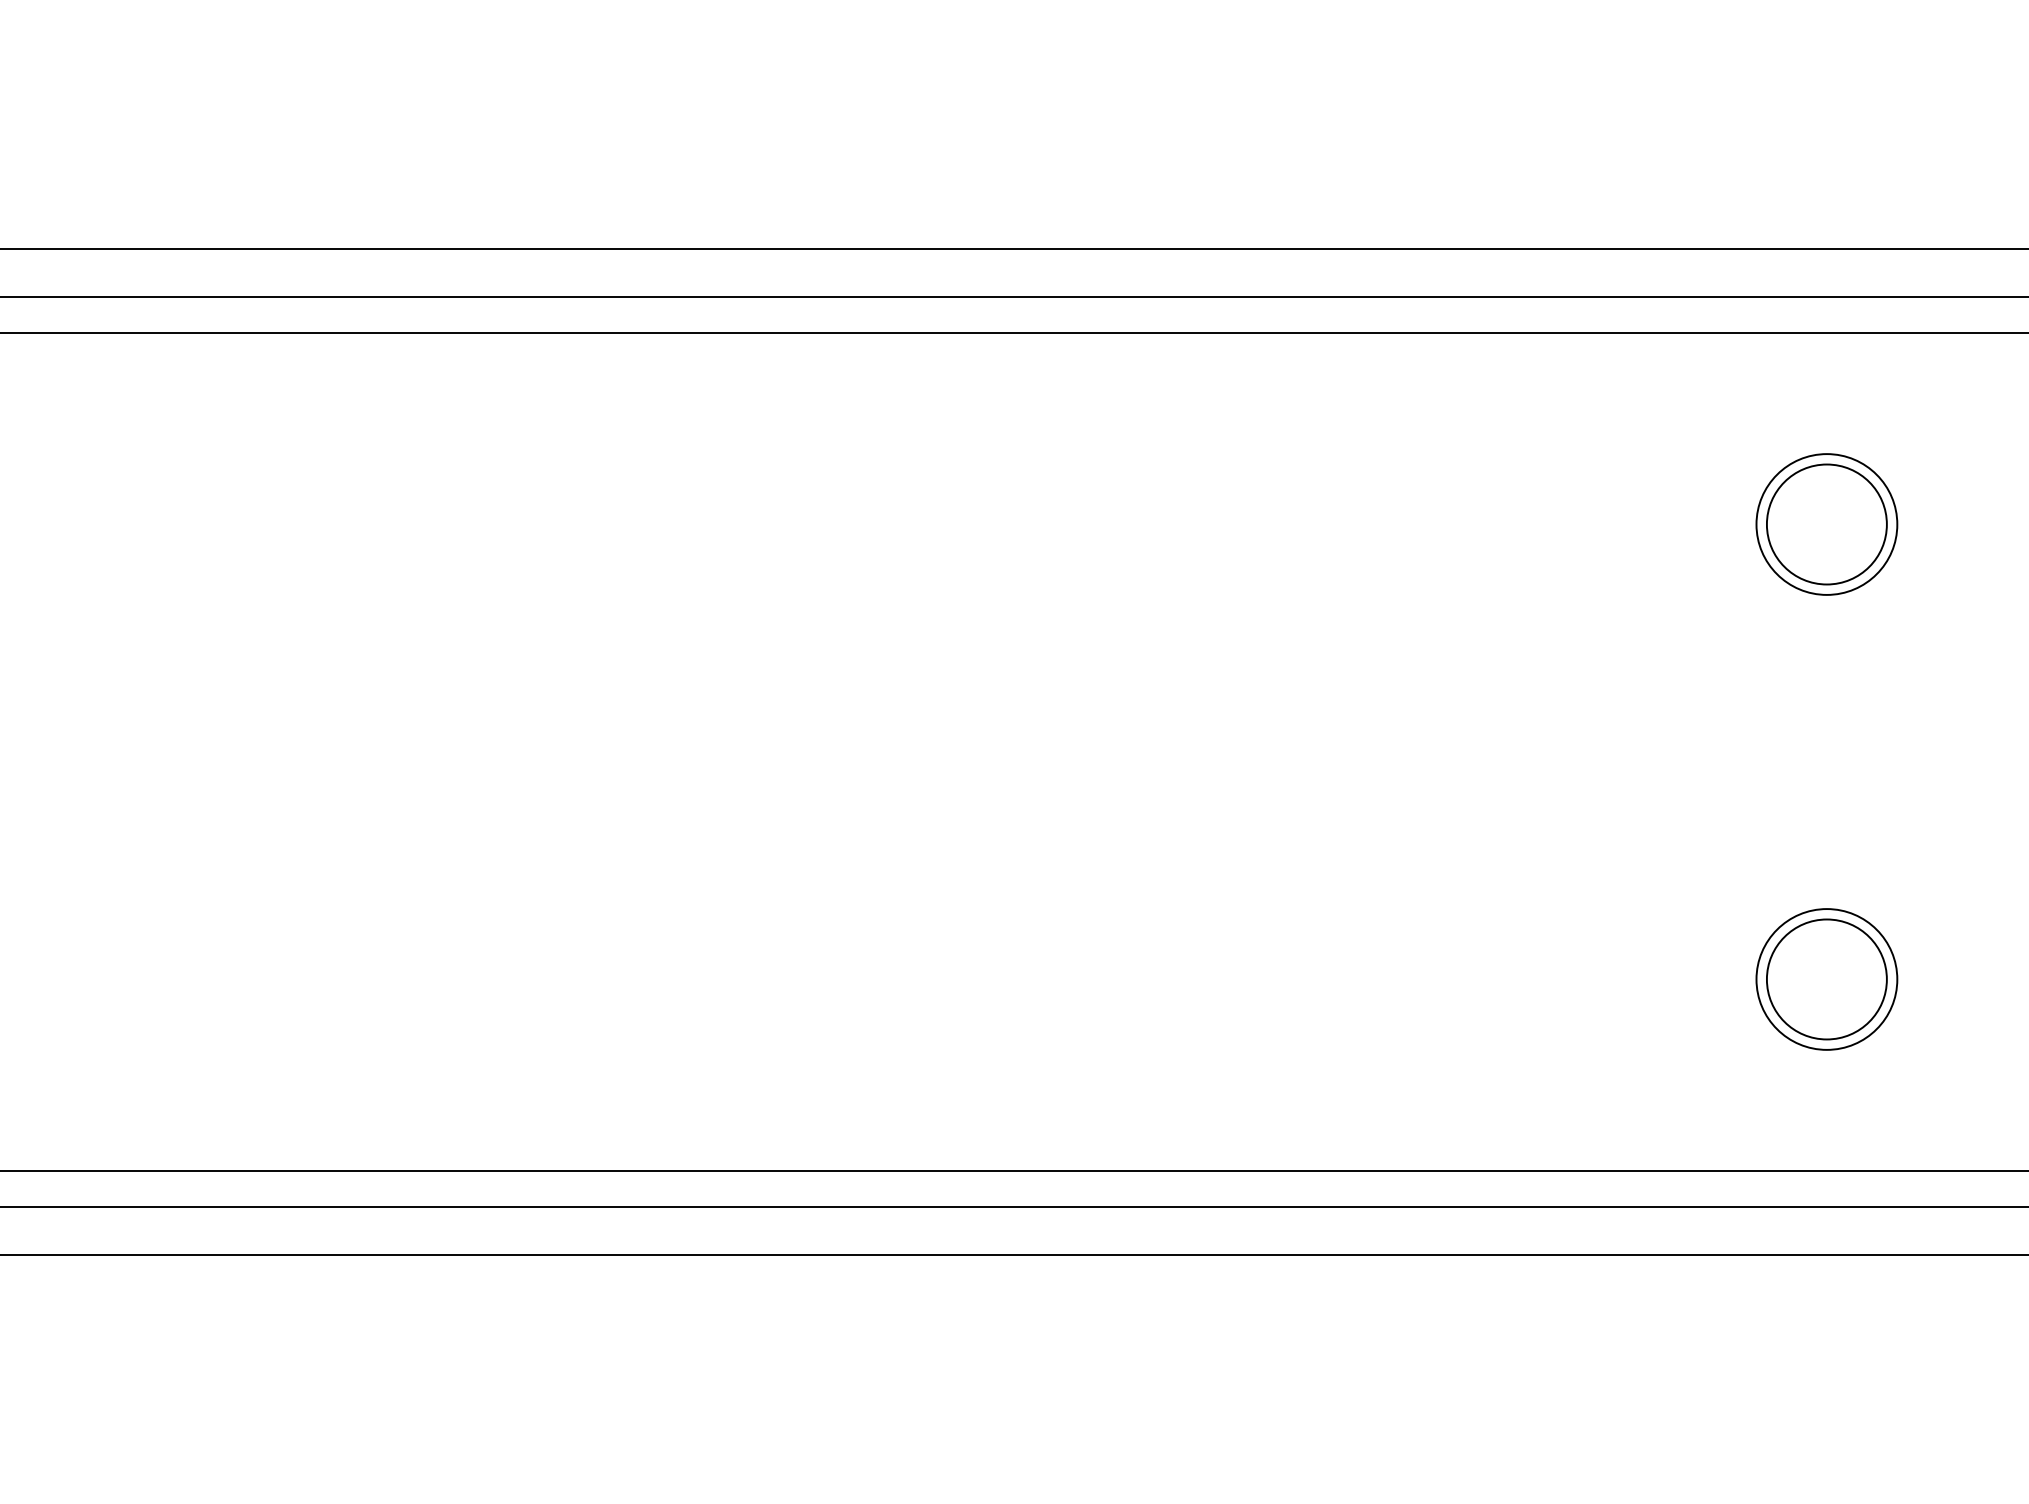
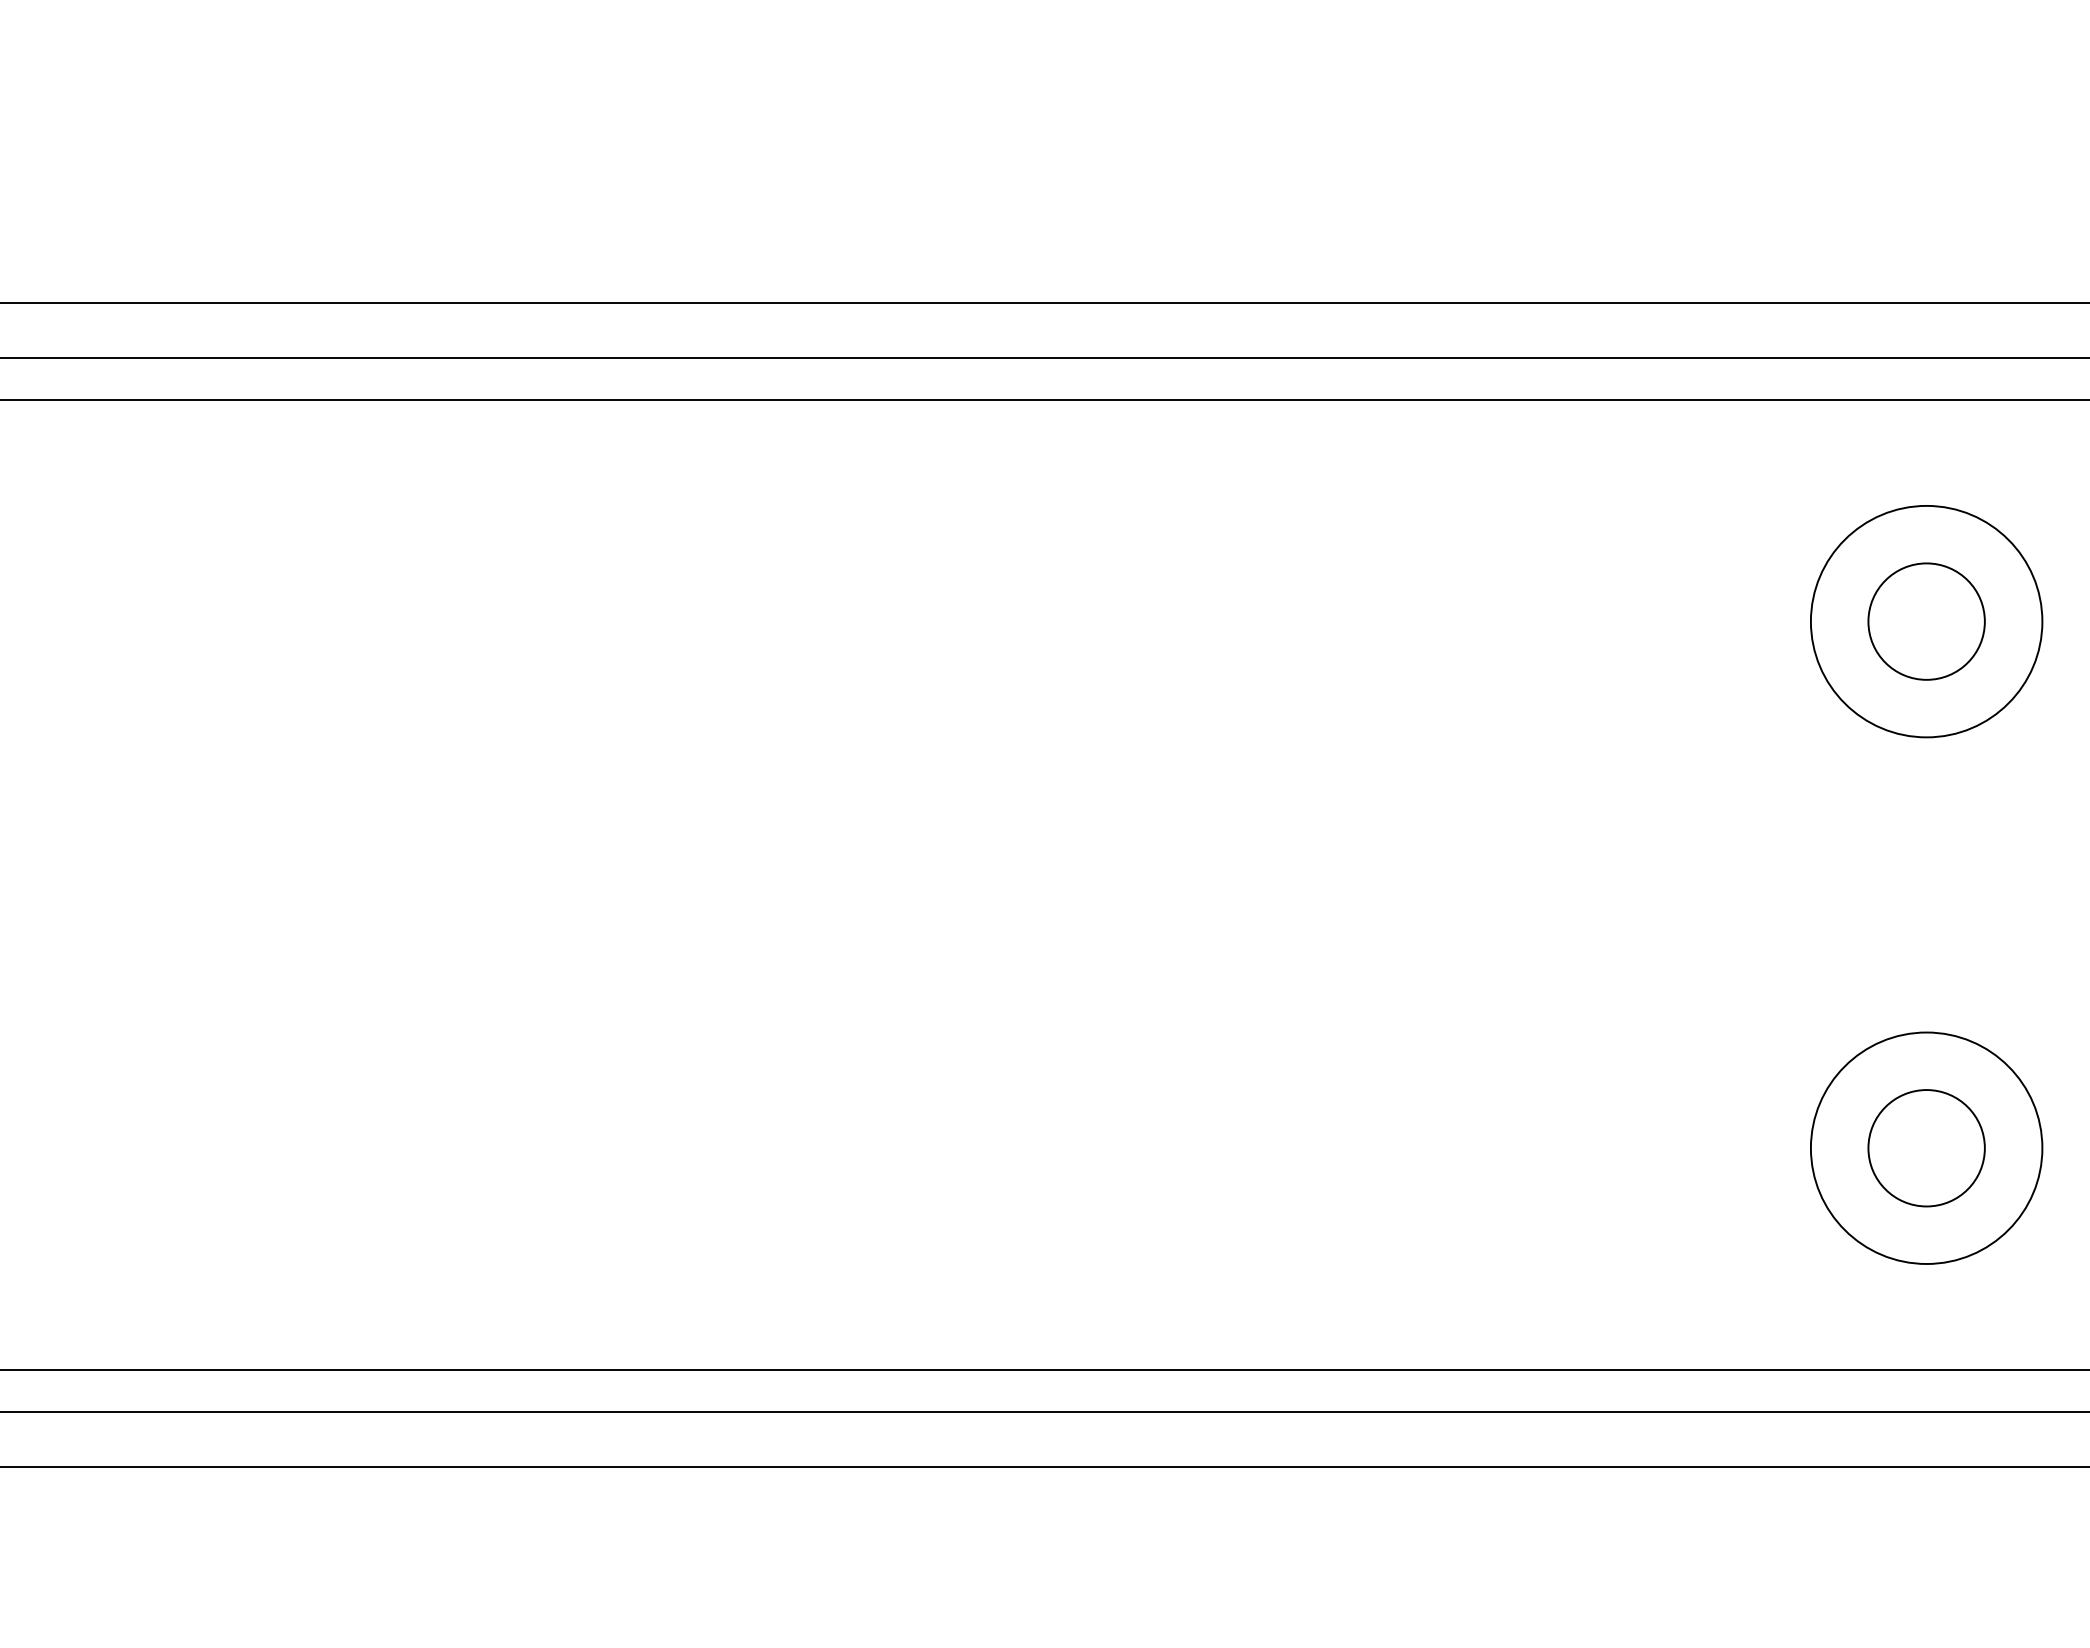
circle: (1826, 524) -> (1926, 621), size x0.71
circle: (1826, 524) -> (1926, 621), size x1.67
circle: (1826, 979) -> (1926, 1148), size x0.71
circle: (1826, 979) -> (1926, 1148), size x1.67

